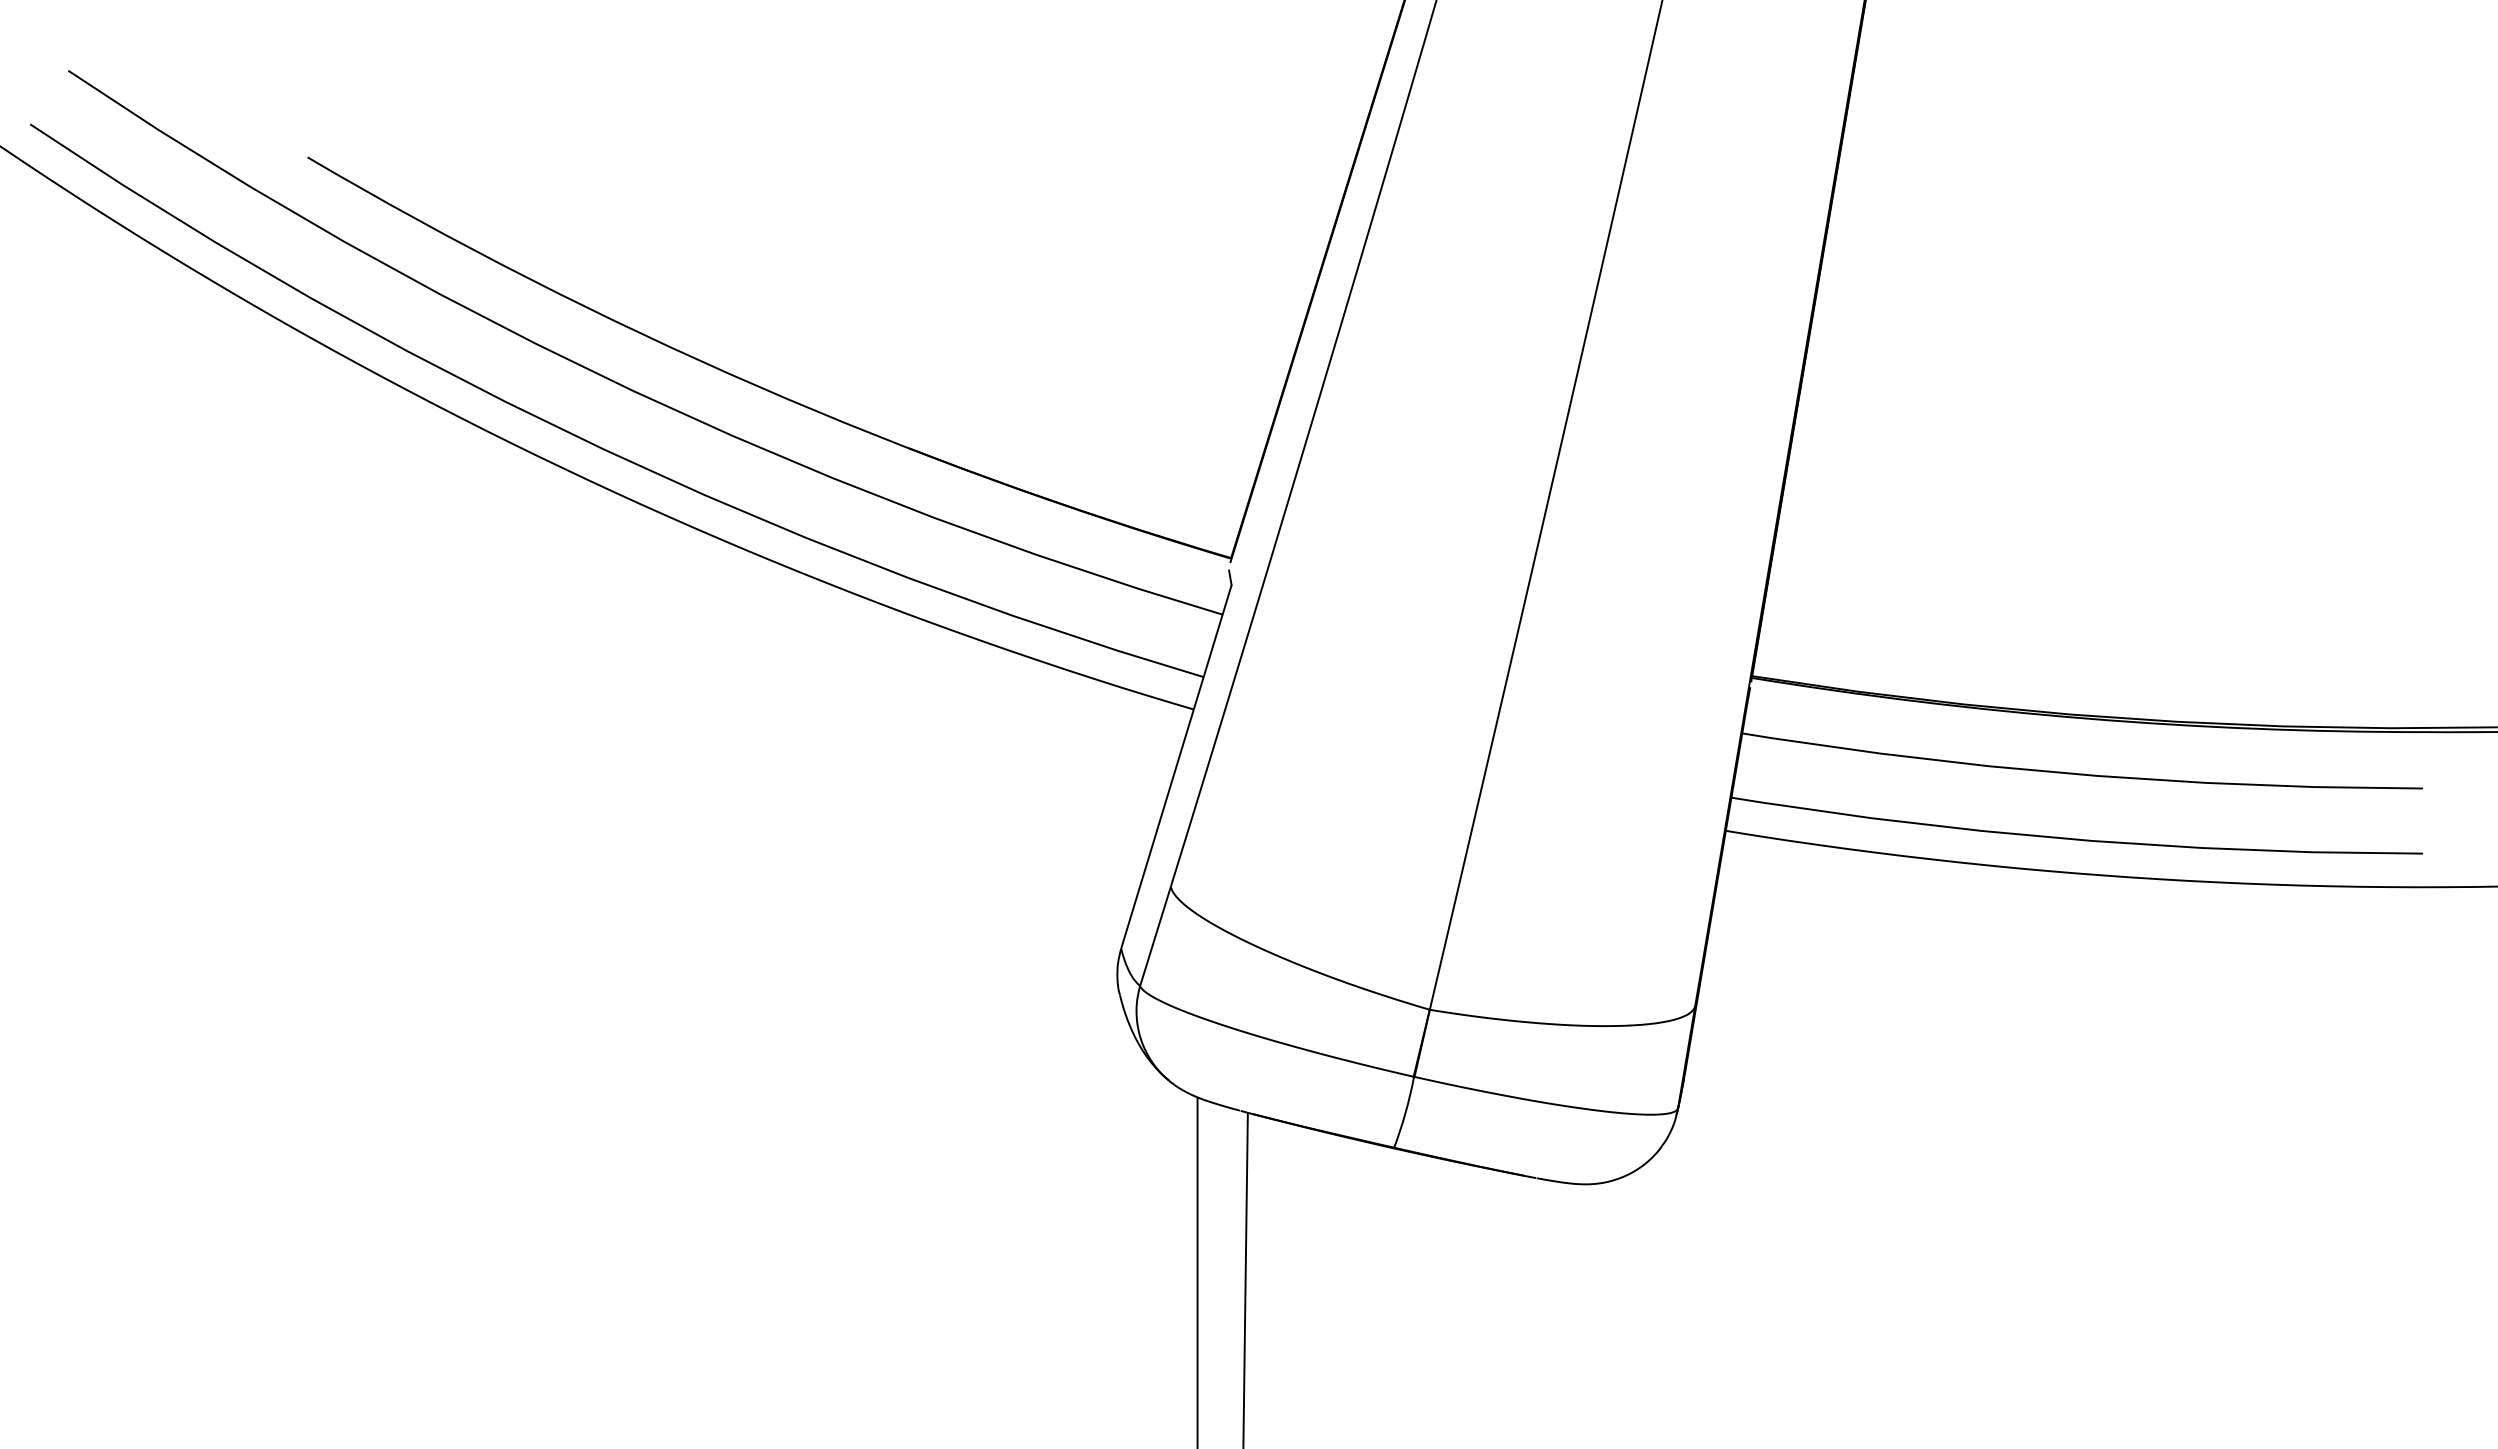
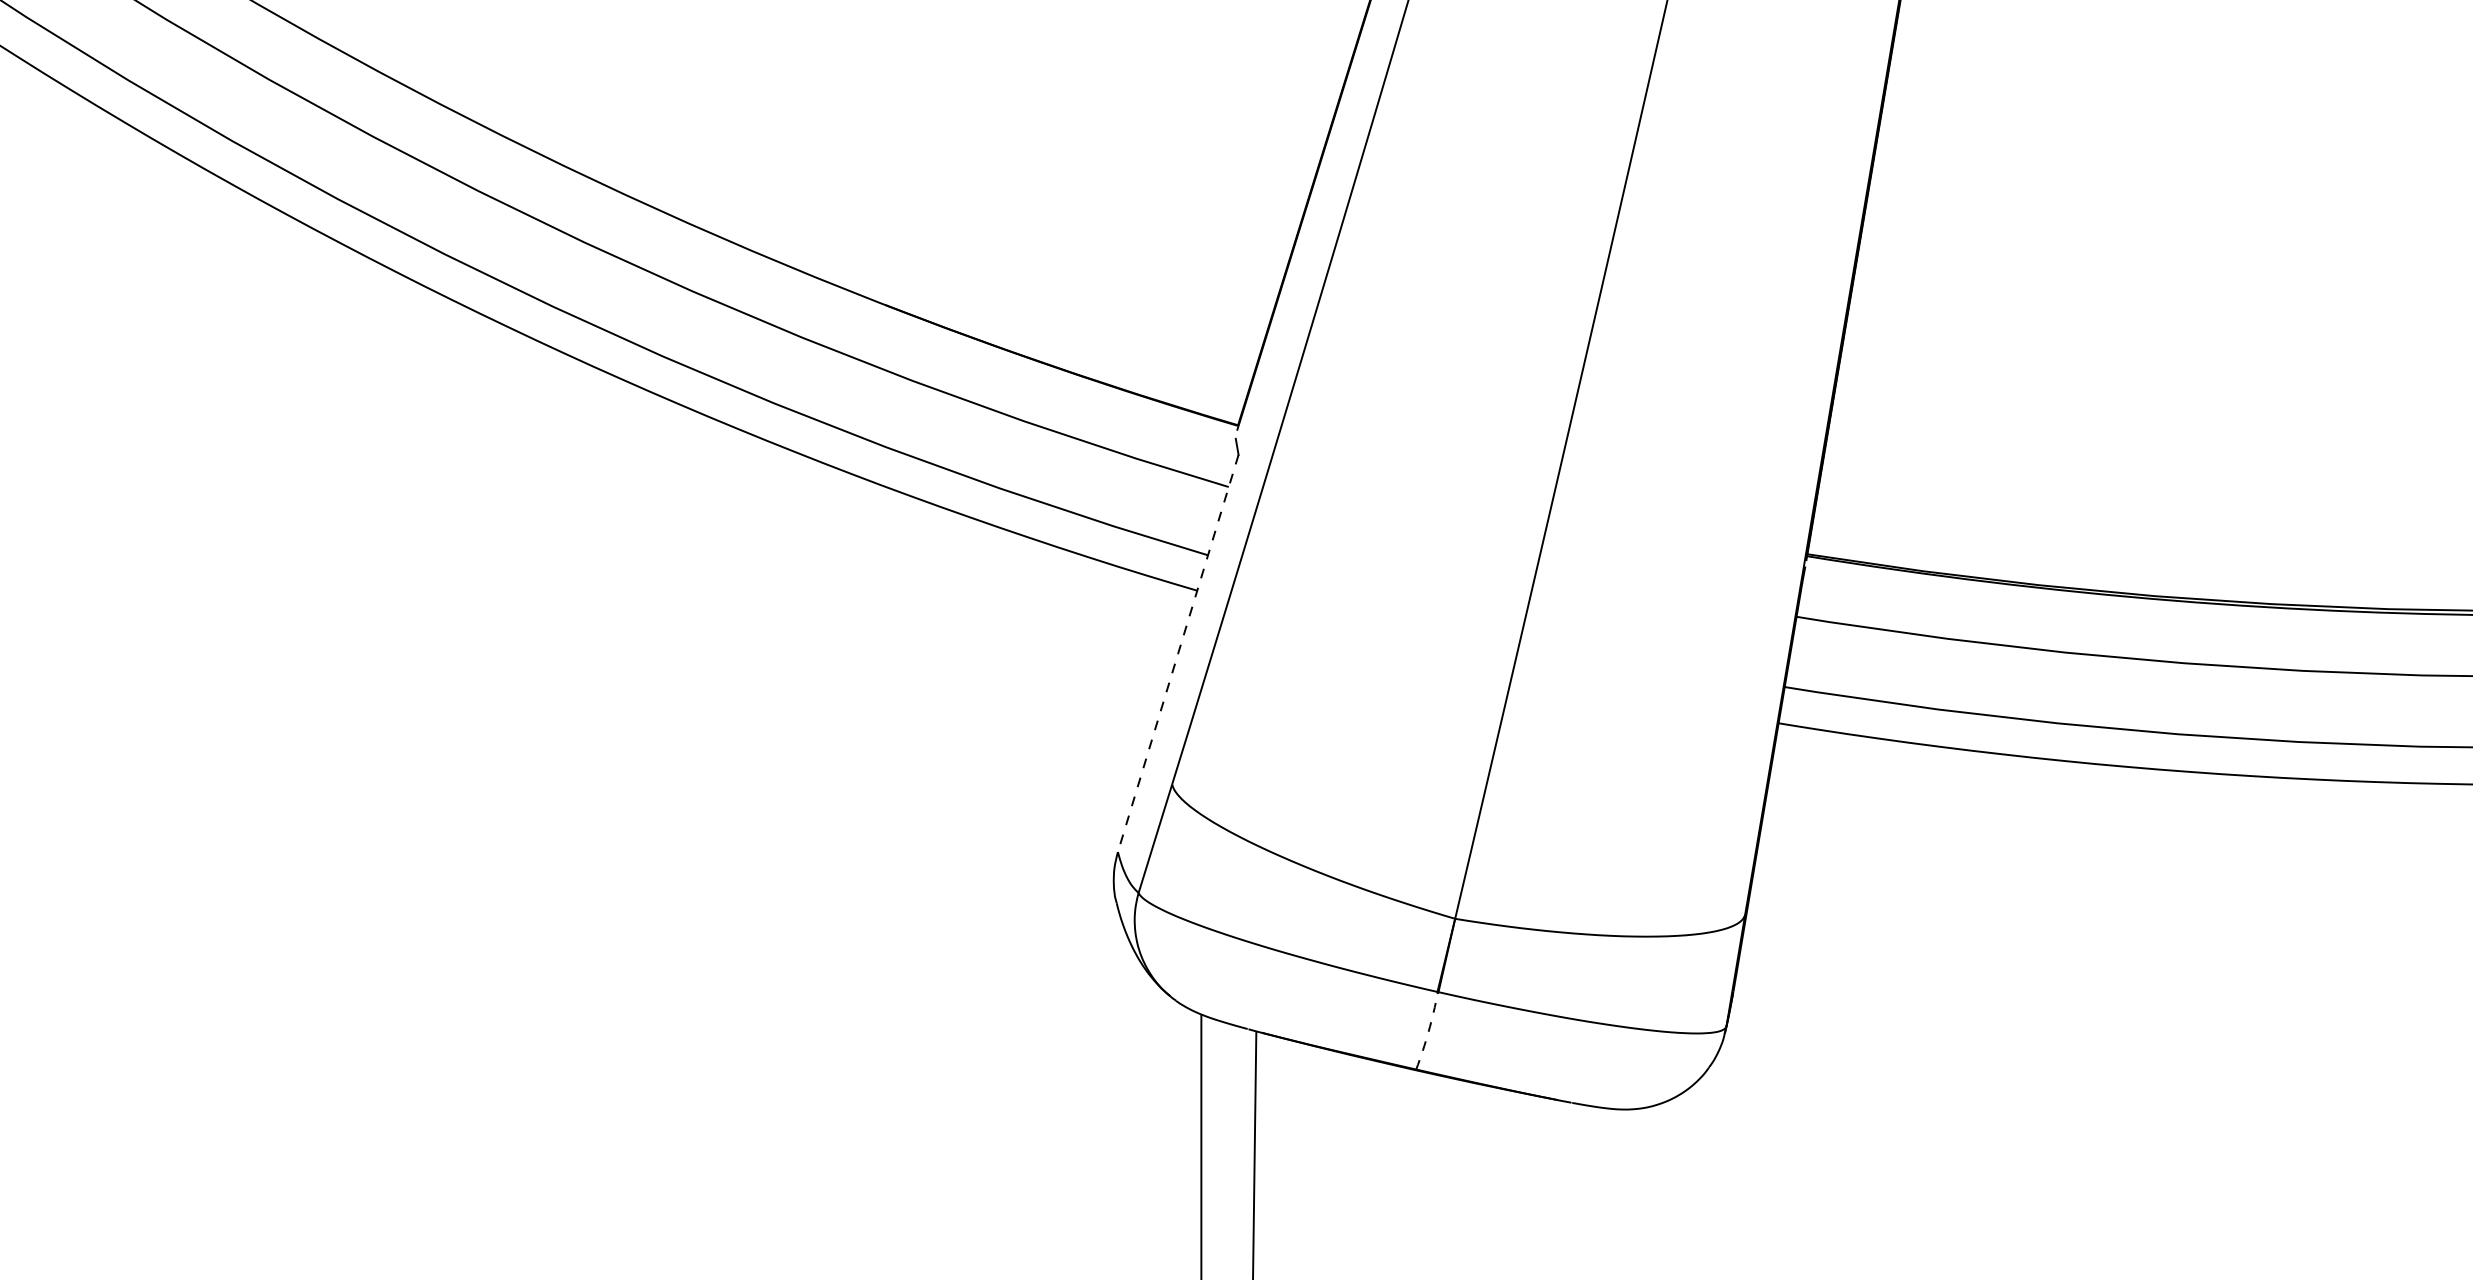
line: (1176, 767) -> (1178, 654), solid -> dashed
arc: (1405, 1113) -> (1428, 1032), solid -> dashed

